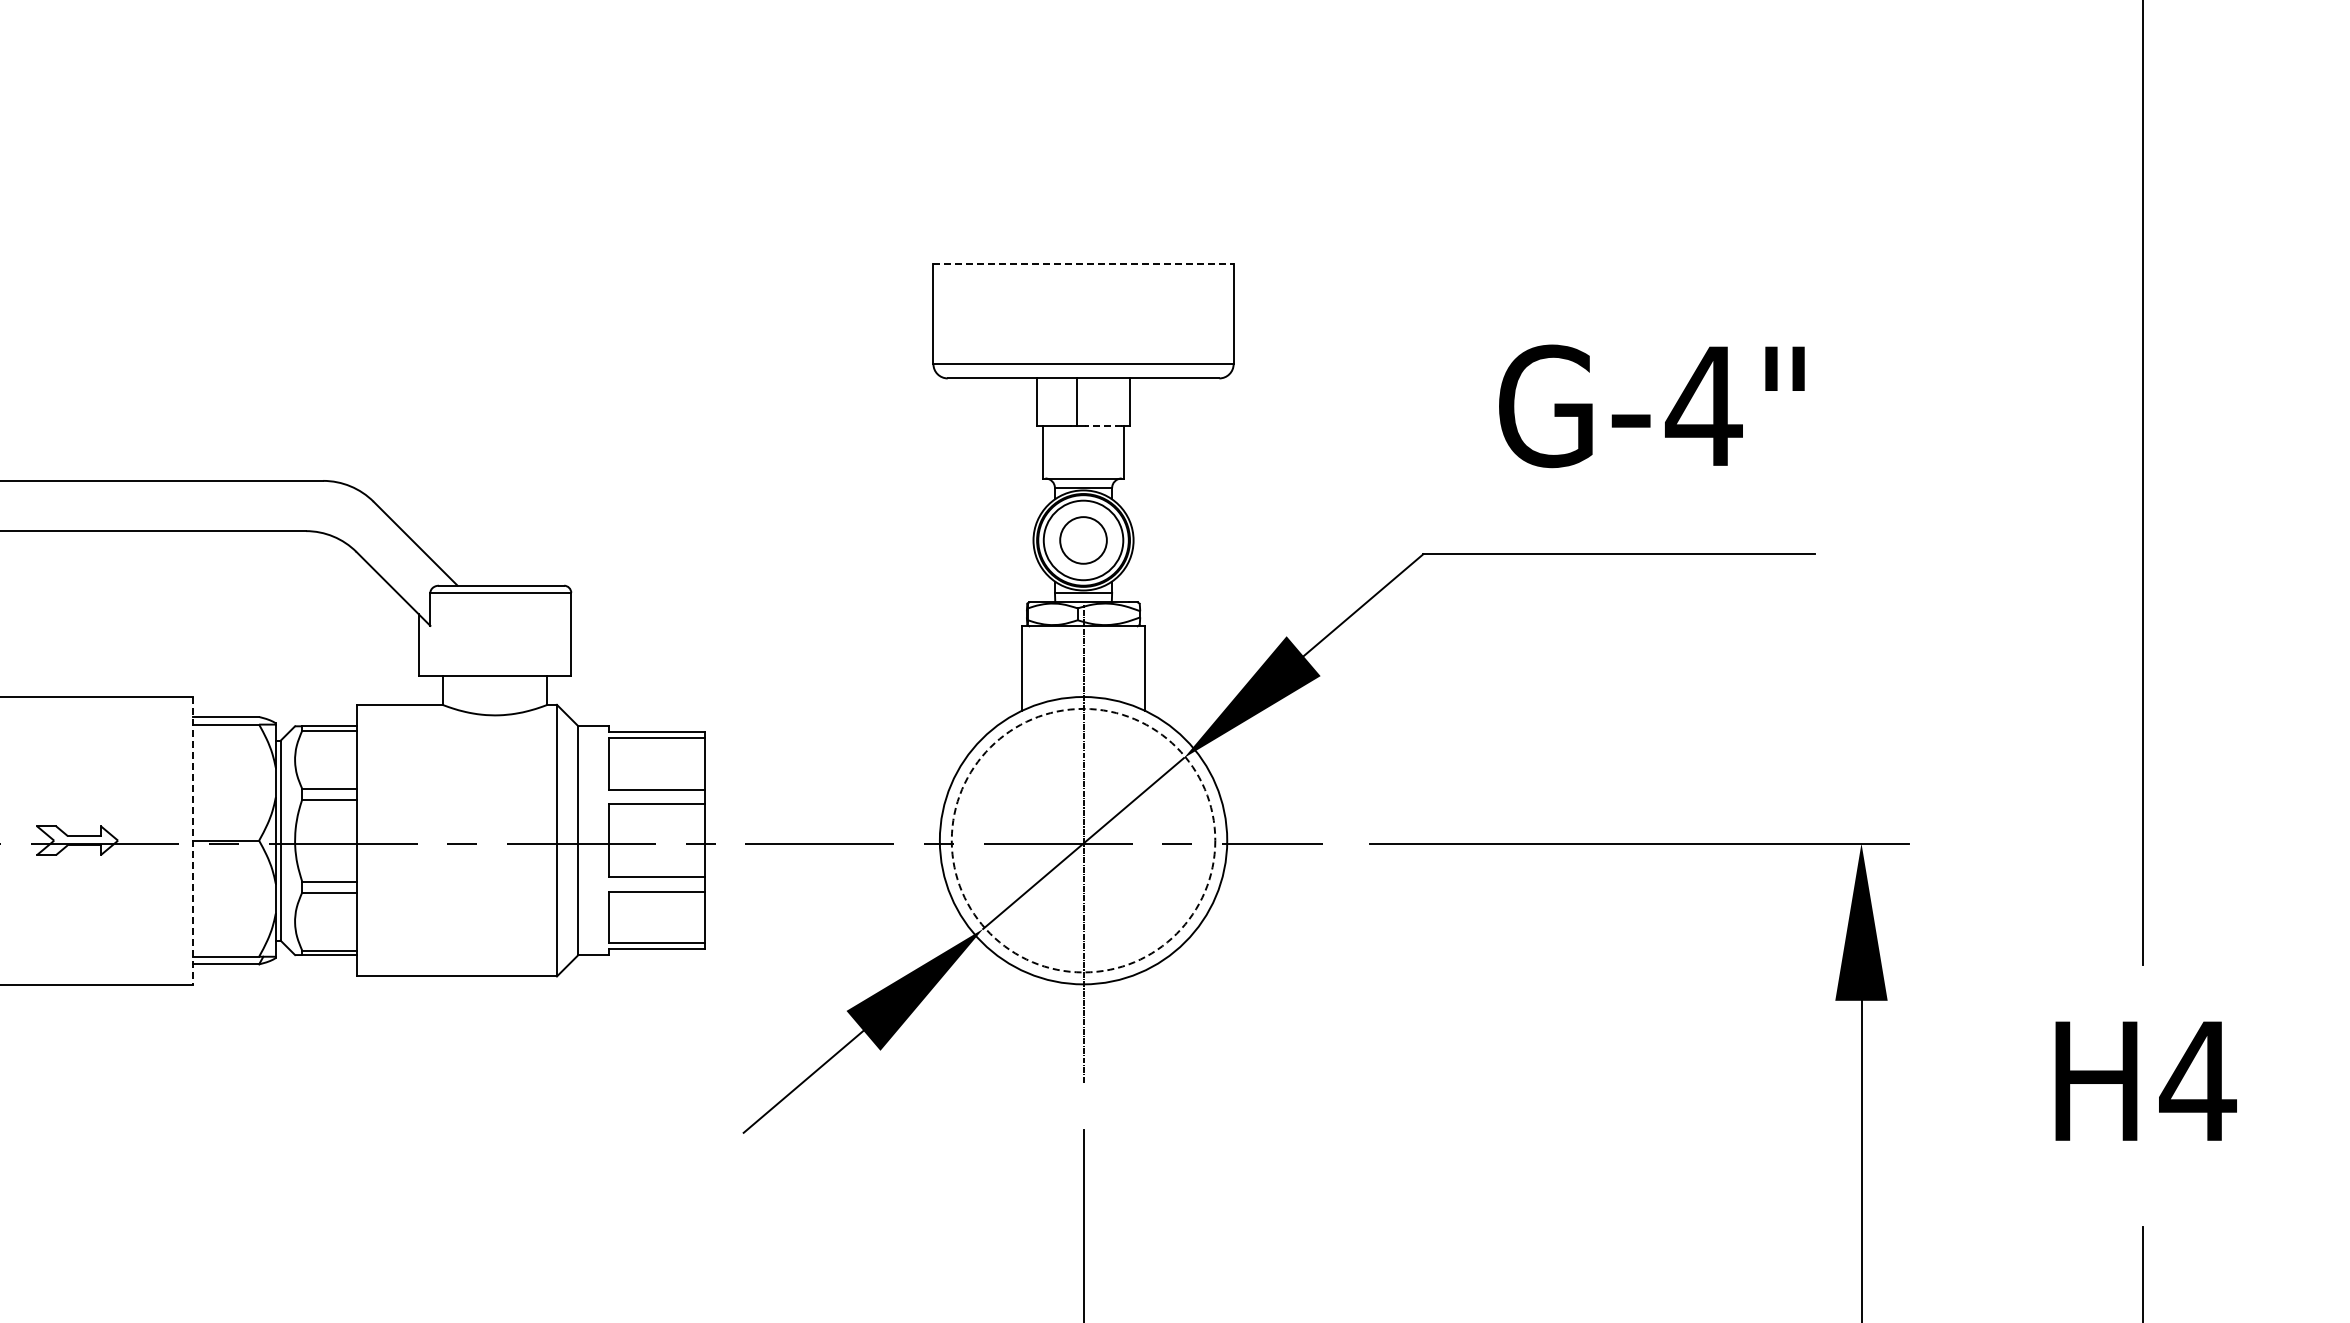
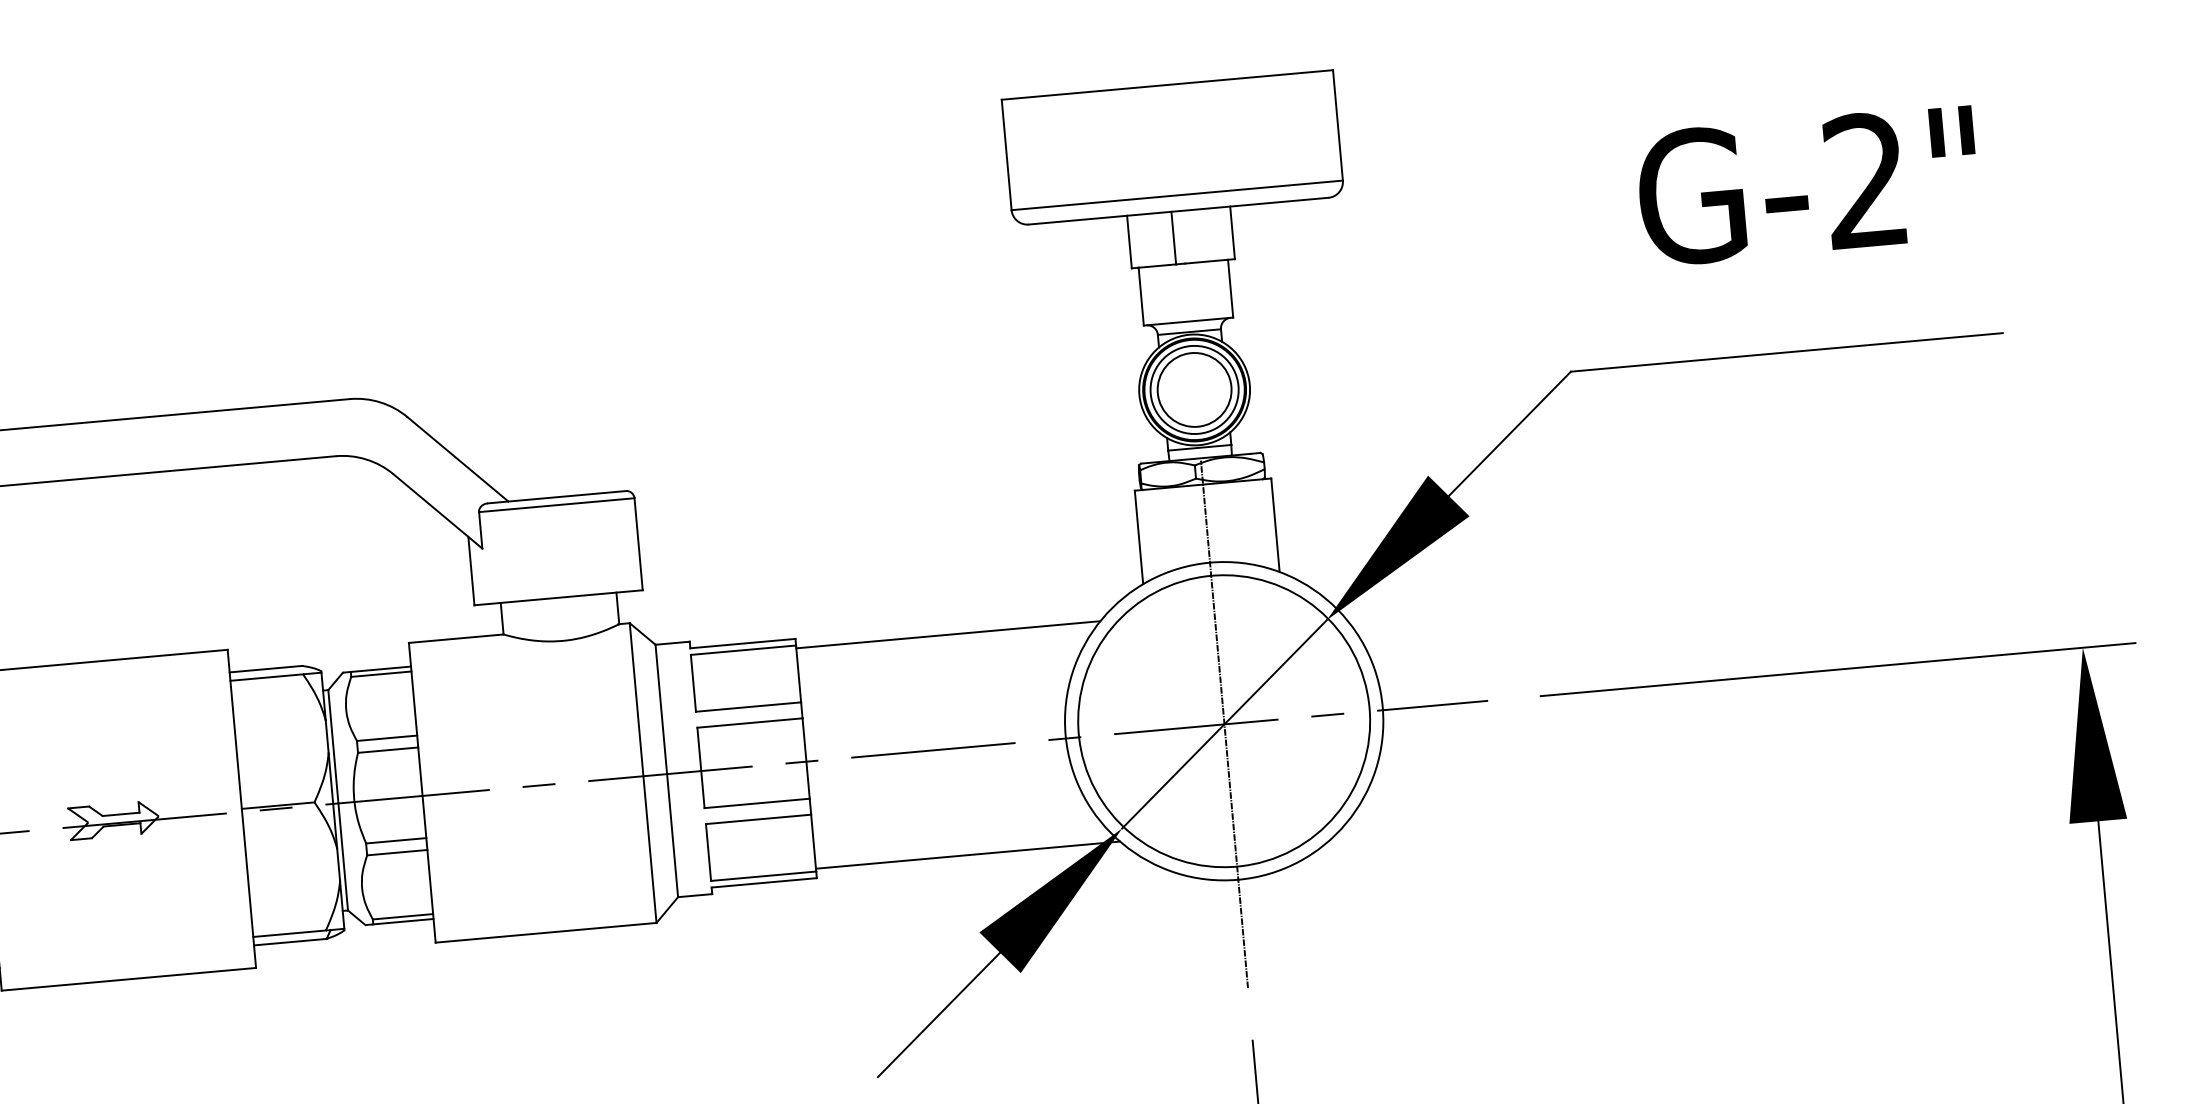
line: (1084, 264) -> (1168, 85), dashed -> solid
text: (1703, 404) -> (1865, 178), G-4" -> G-2"
line: (1103, 426) -> (1205, 262), dashed -> solid
circle: (1083, 540) -> (1194, 390), size x1.43
line: (842, 740) -> (948, 634), added
circle: (1083, 840) -> (1224, 721), dashed -> solid
line: (193, 841) -> (242, 809), dashed -> solid
line: (842, 940) -> (968, 855), added

